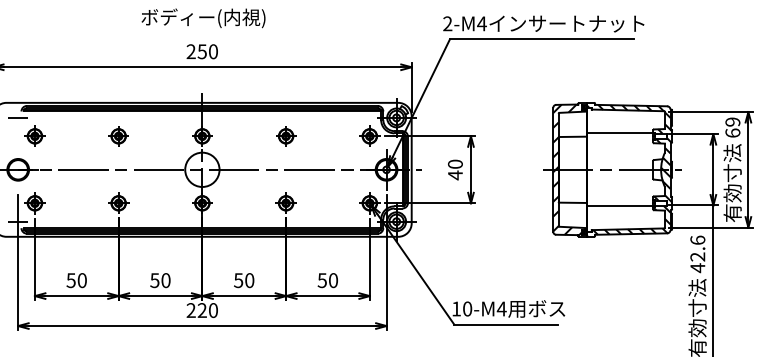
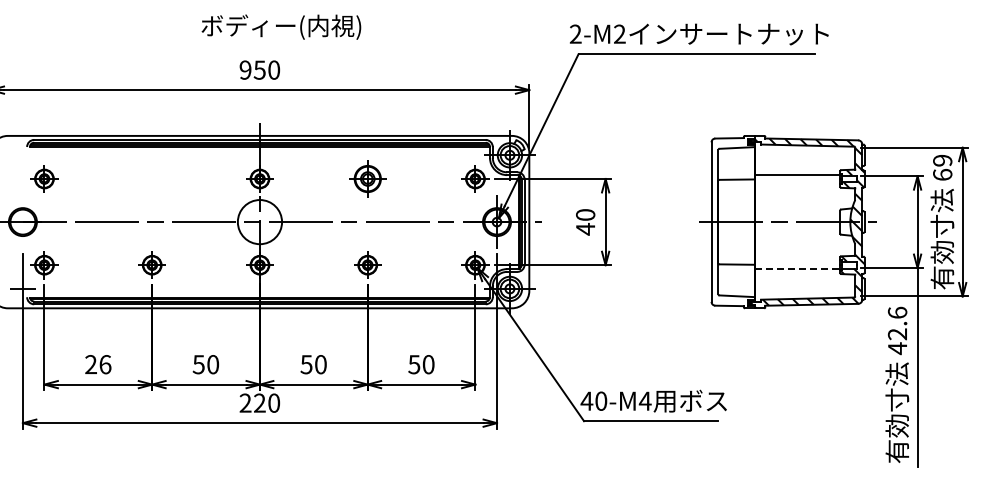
text: (203, 17) -> (281, 26), moved
text: (481, 23) -> (619, 33), 2-M4 -> 2-M2
text: (191, 52) -> (245, 70), 250 -> 950
line: (17, 118) -> (22, 155), removed
part: (118, 135) -> (152, 178), removed
part: (285, 135) -> (367, 178), size x1.4
hatch: (569, 170) -> (732, 222), removed
line: (620, 206) -> (797, 269), solid -> dashed
text: (76, 280) -> (98, 364), 50 -> 26
text: (456, 308) -> (586, 400), 10-M4 -> 40-M4

